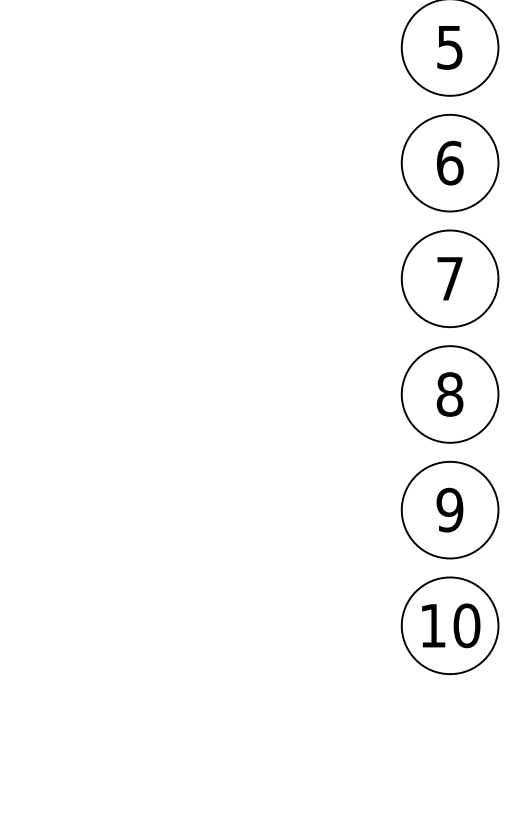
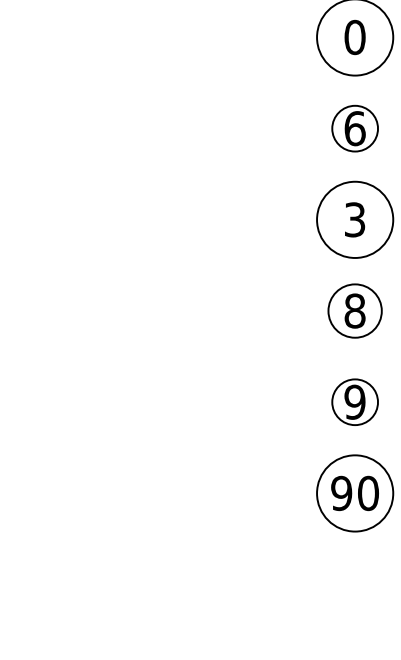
text: (449, 47) -> (354, 37), 5 -> 0
circle: (449, 162) -> (354, 128), size x0.6
text: (449, 278) -> (354, 219), 7 -> 3
circle: (449, 394) -> (354, 311), size x0.7
circle: (449, 509) -> (354, 401), size x0.6
text: (432, 625) -> (341, 493), 10 -> 90

